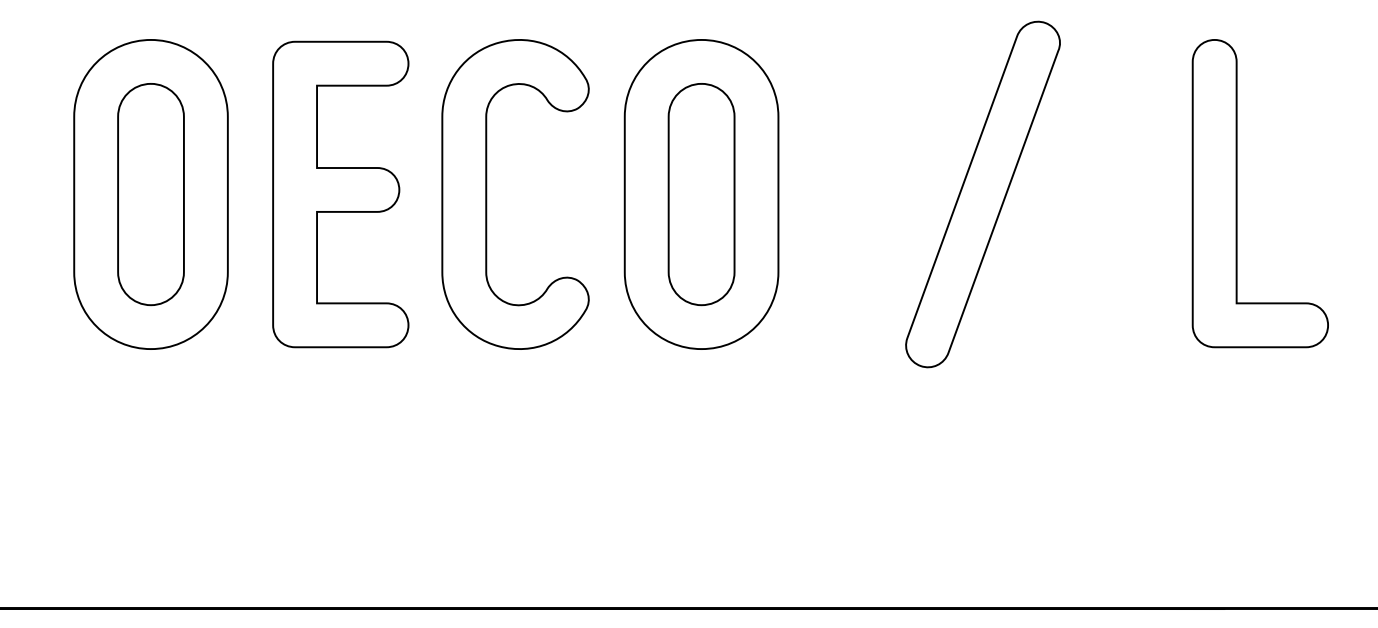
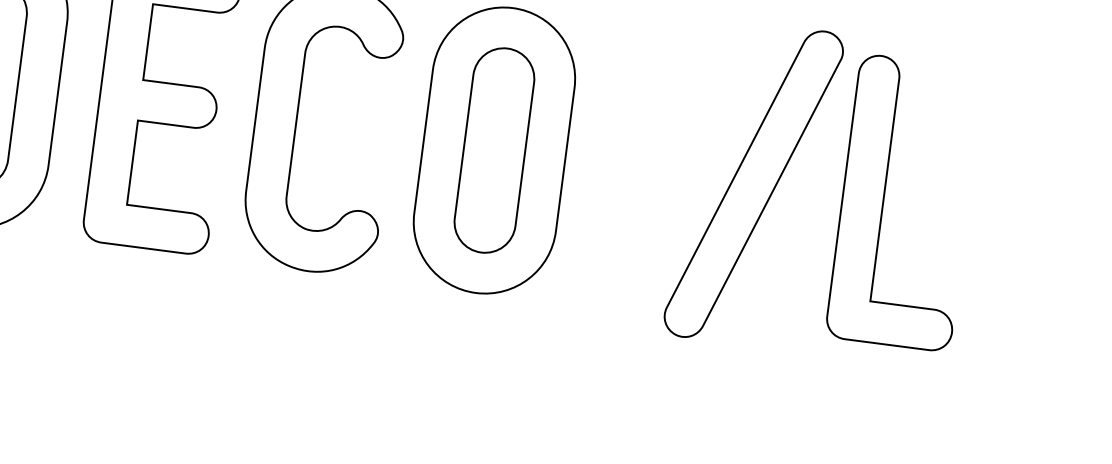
part: (1237, 193) -> (884, 200), moved

